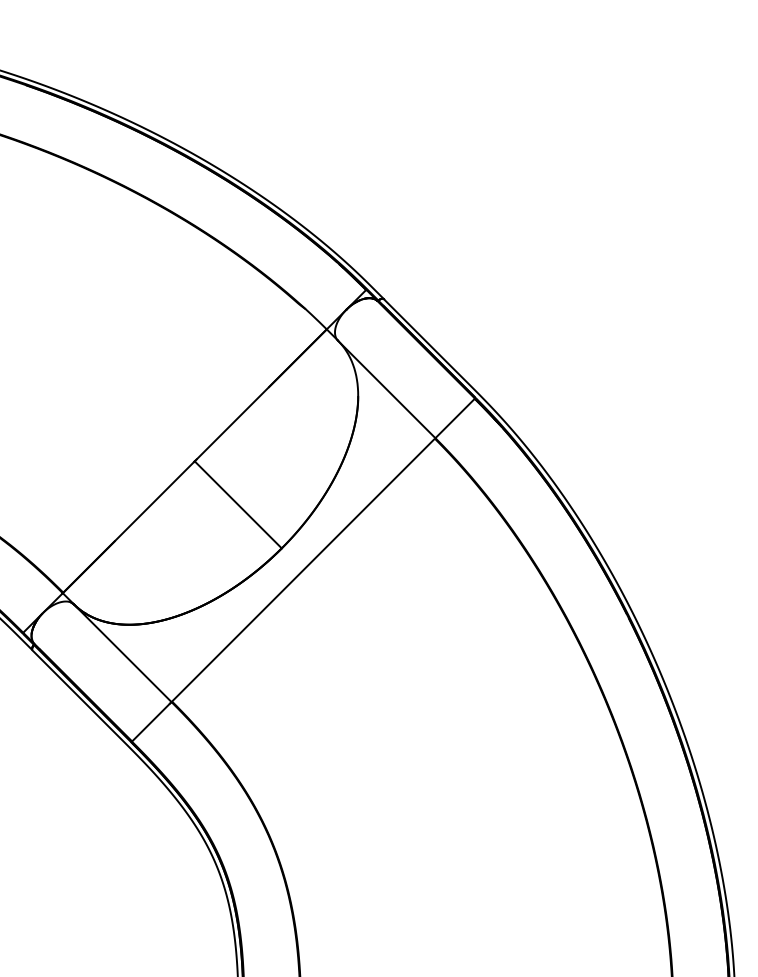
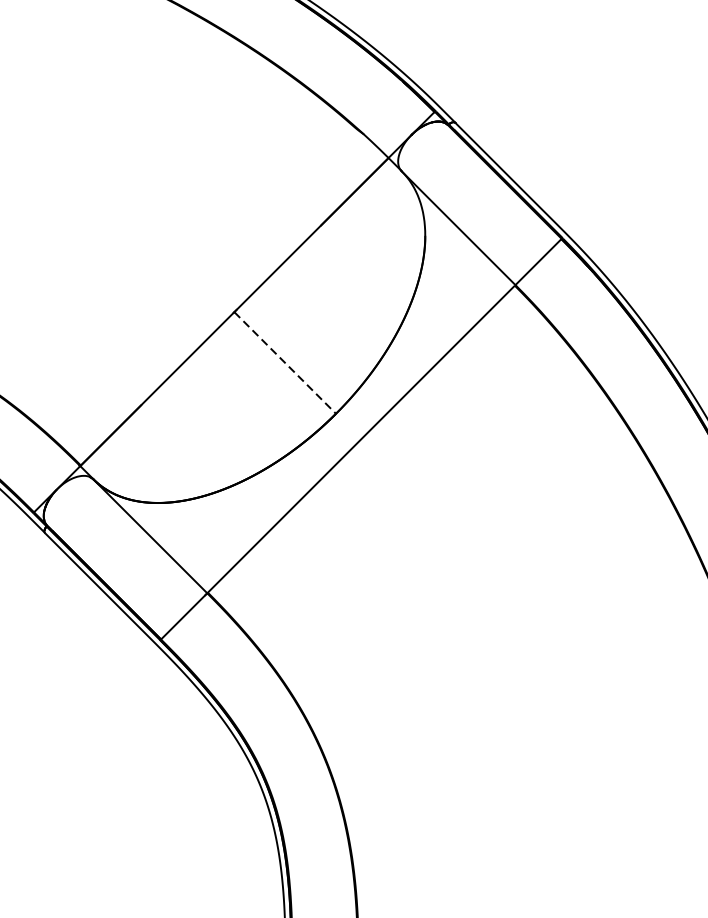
line: (238, 504) -> (285, 362), solid -> dashed

